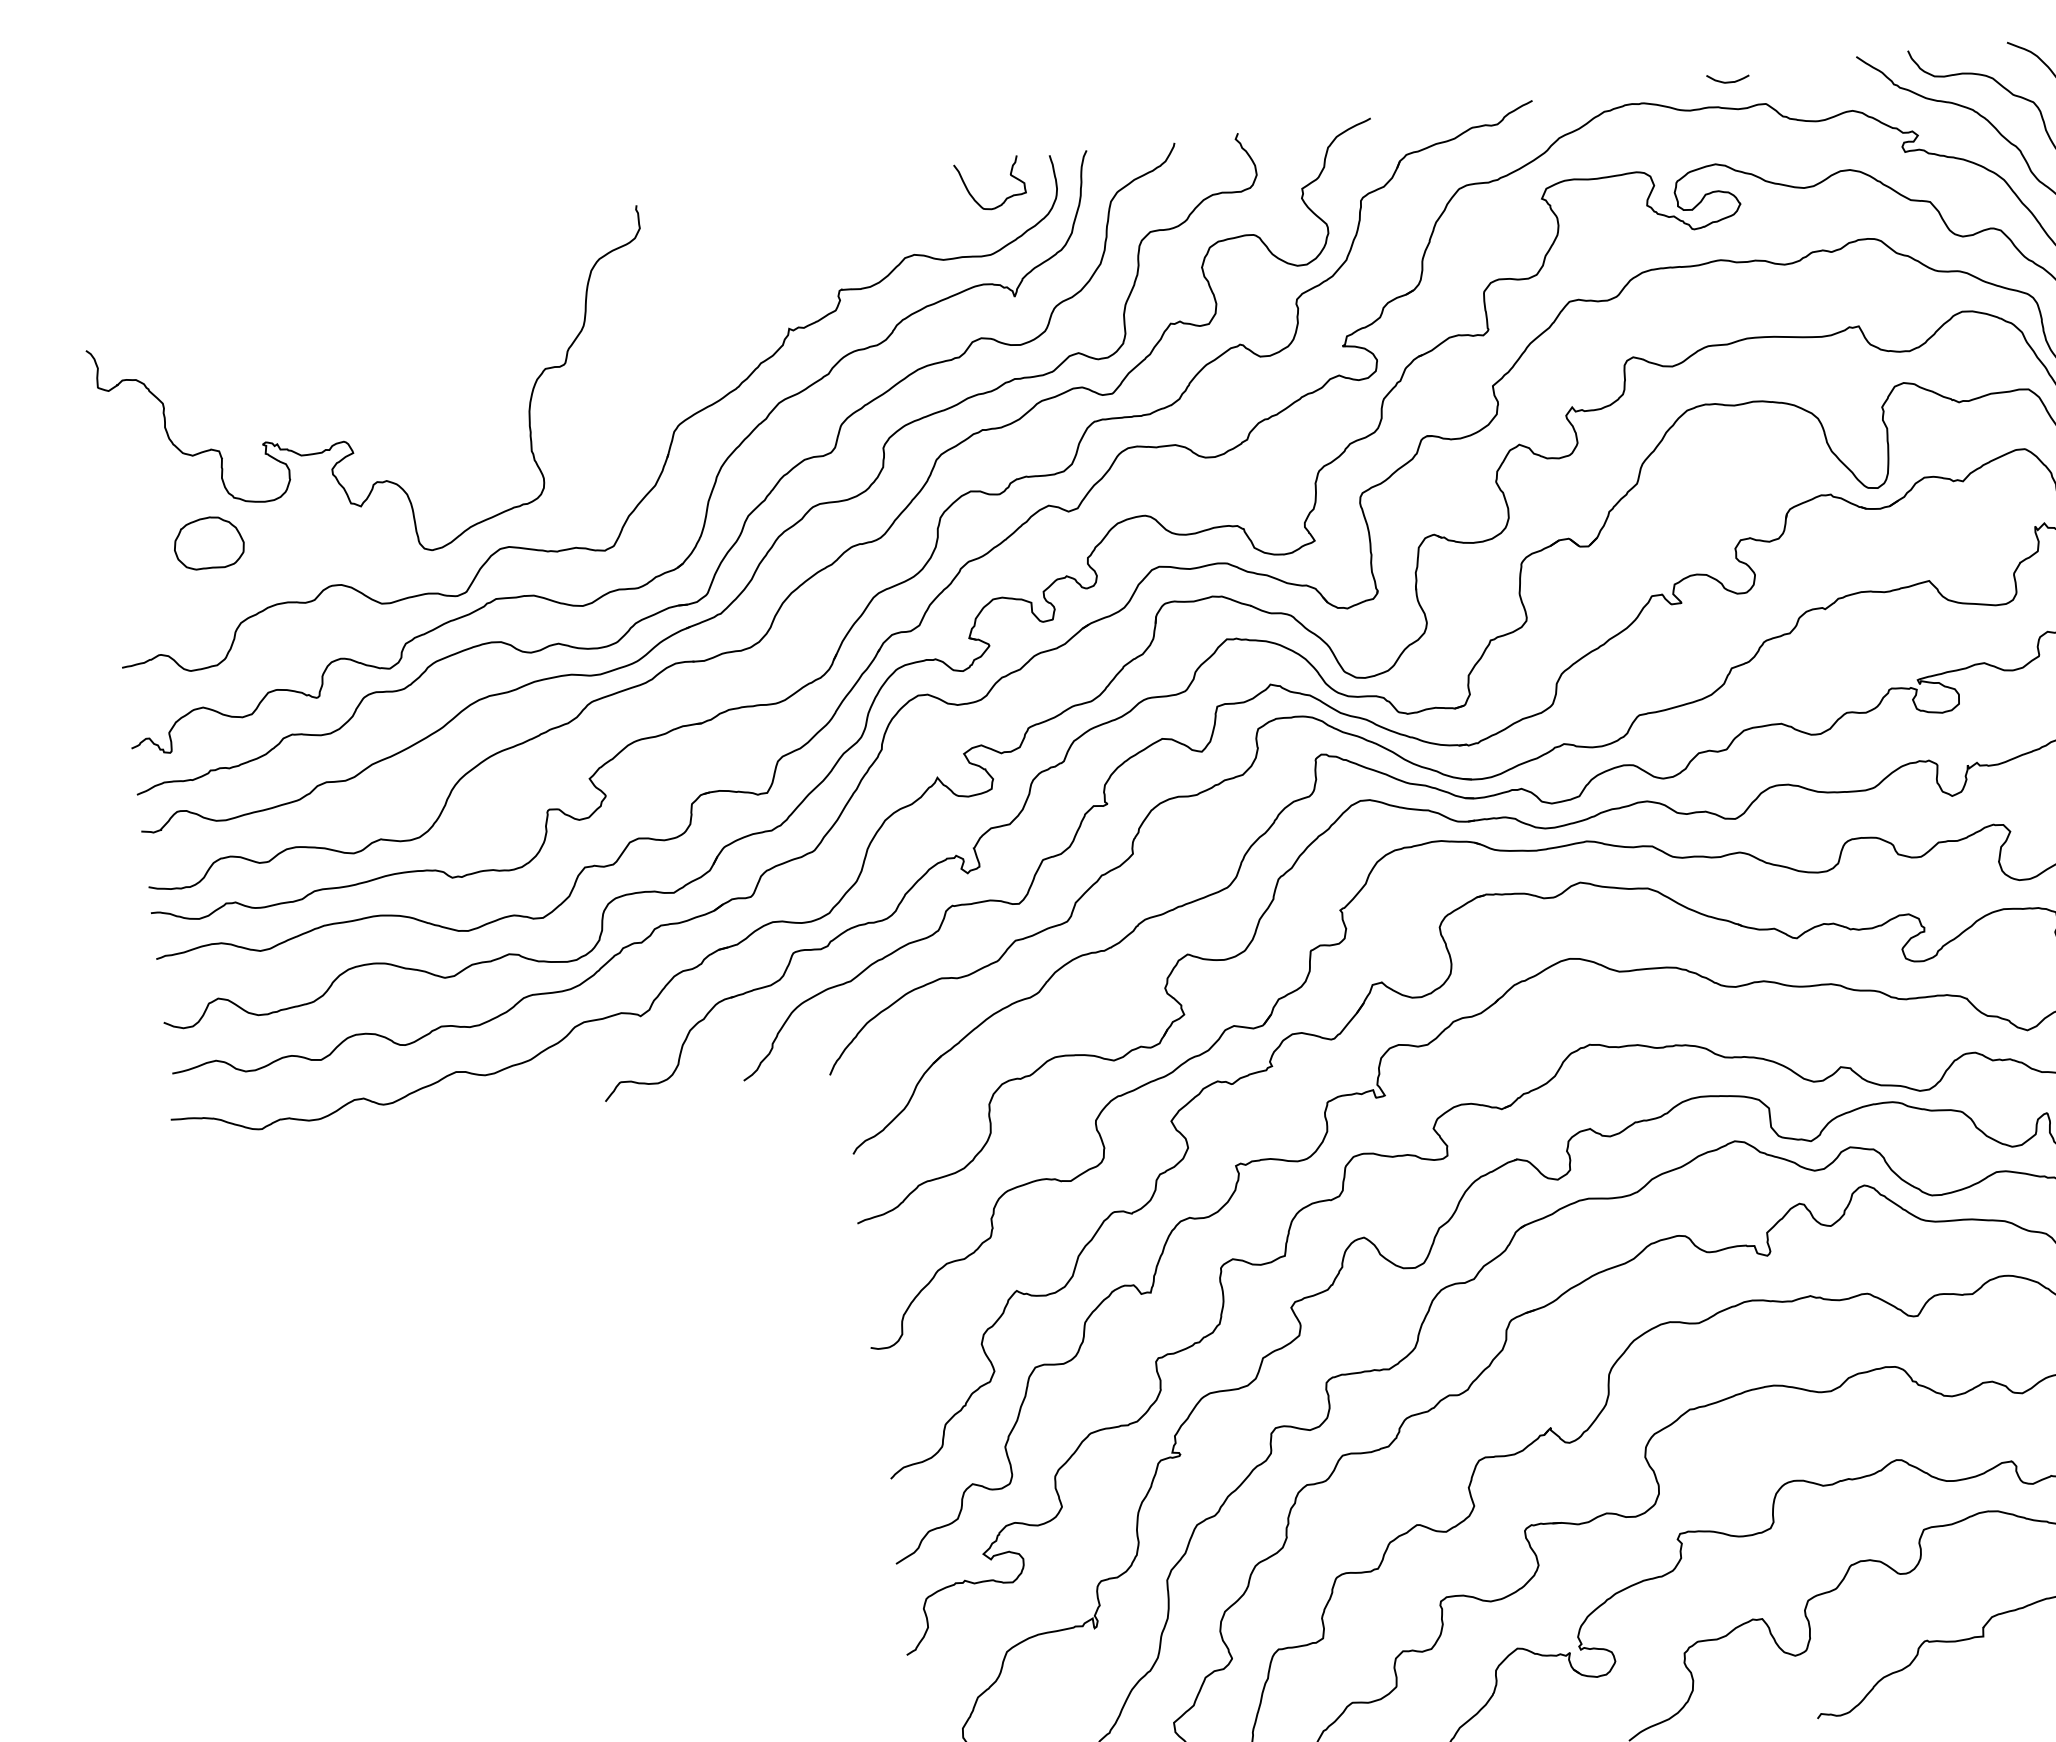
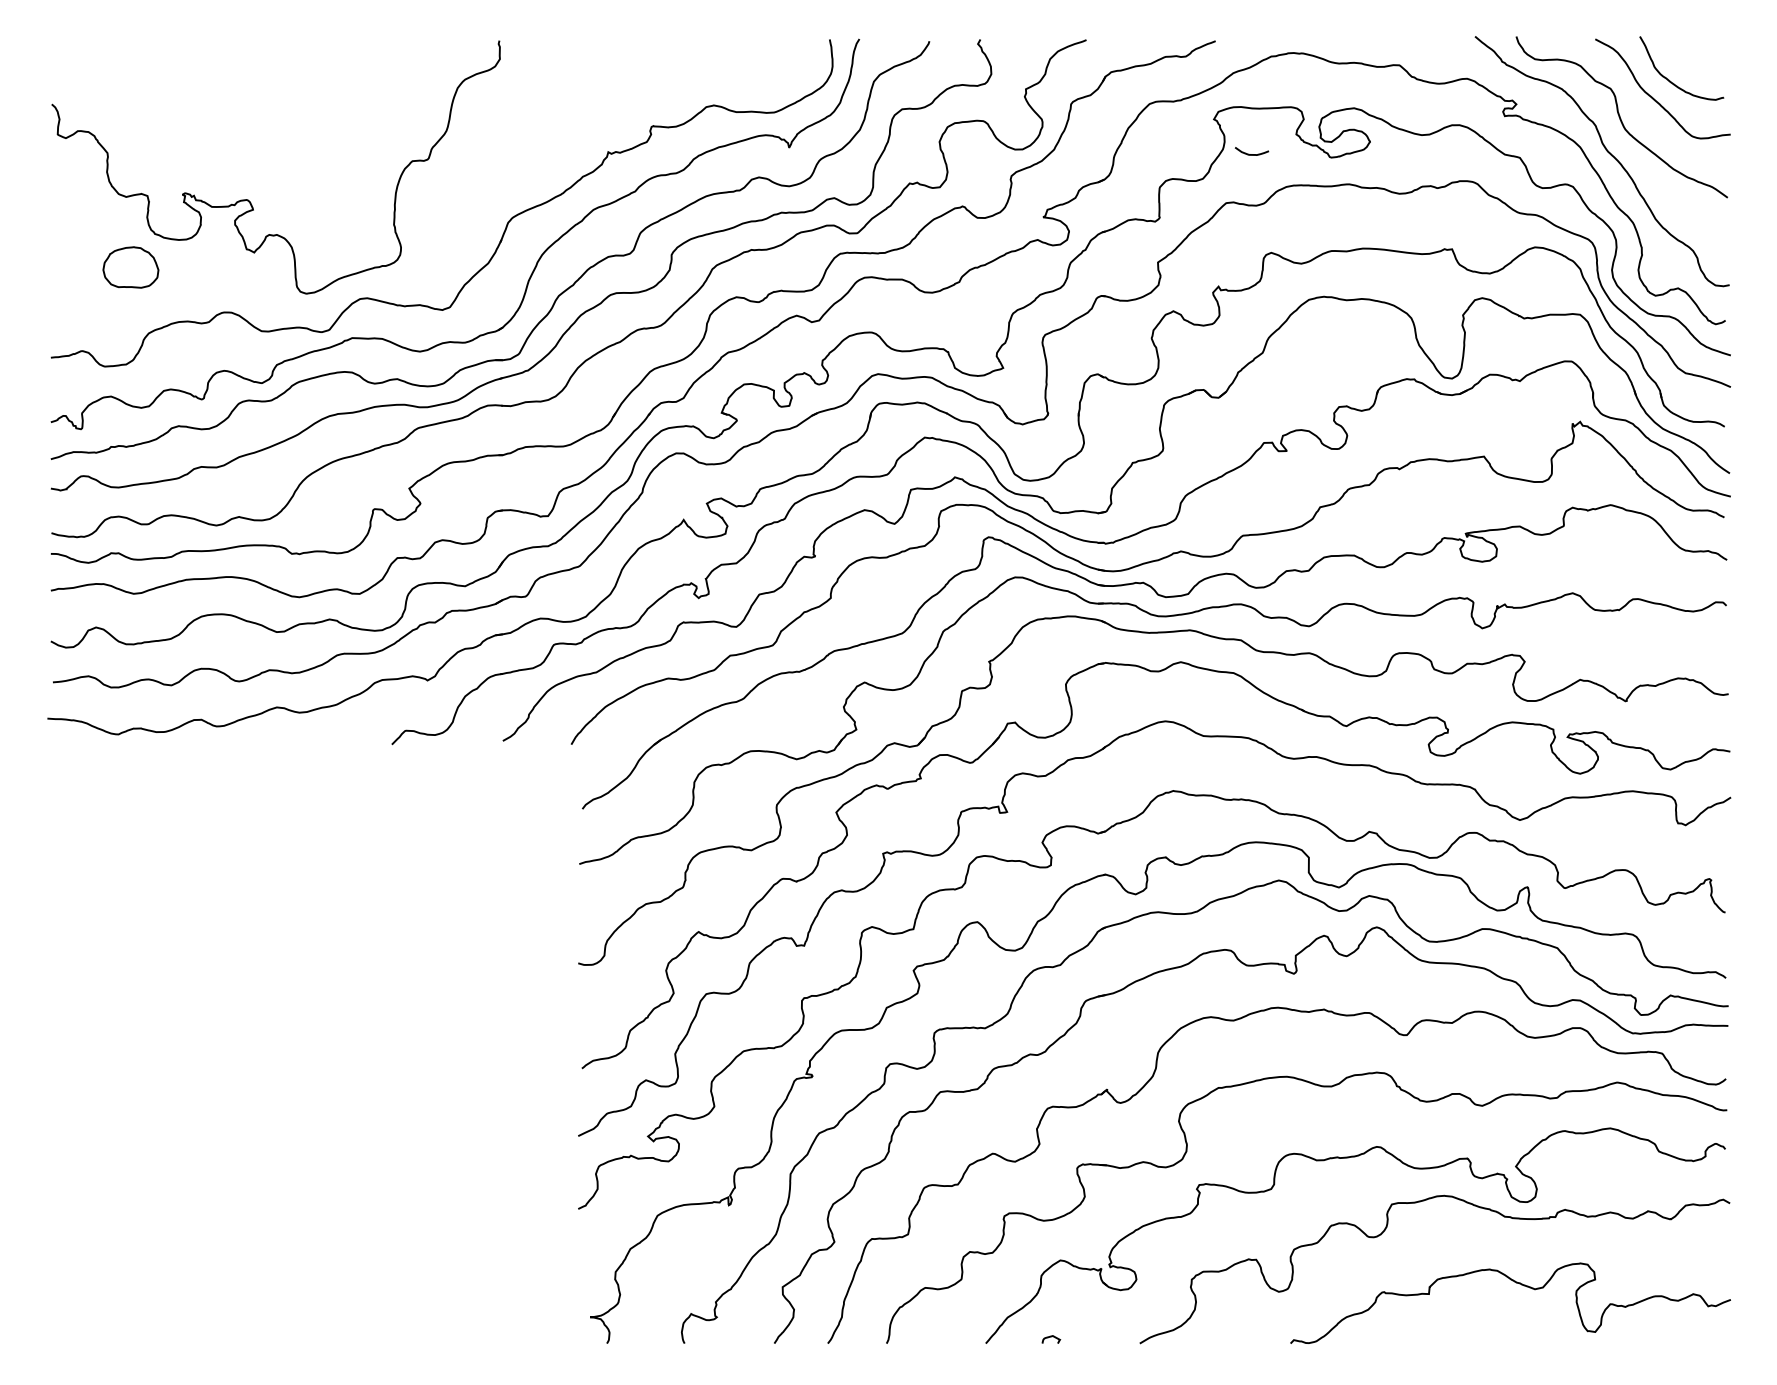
curve: (1729, 81) -> (1252, 154), moved
curve: (1005, 197) -> (791, 68), removed

